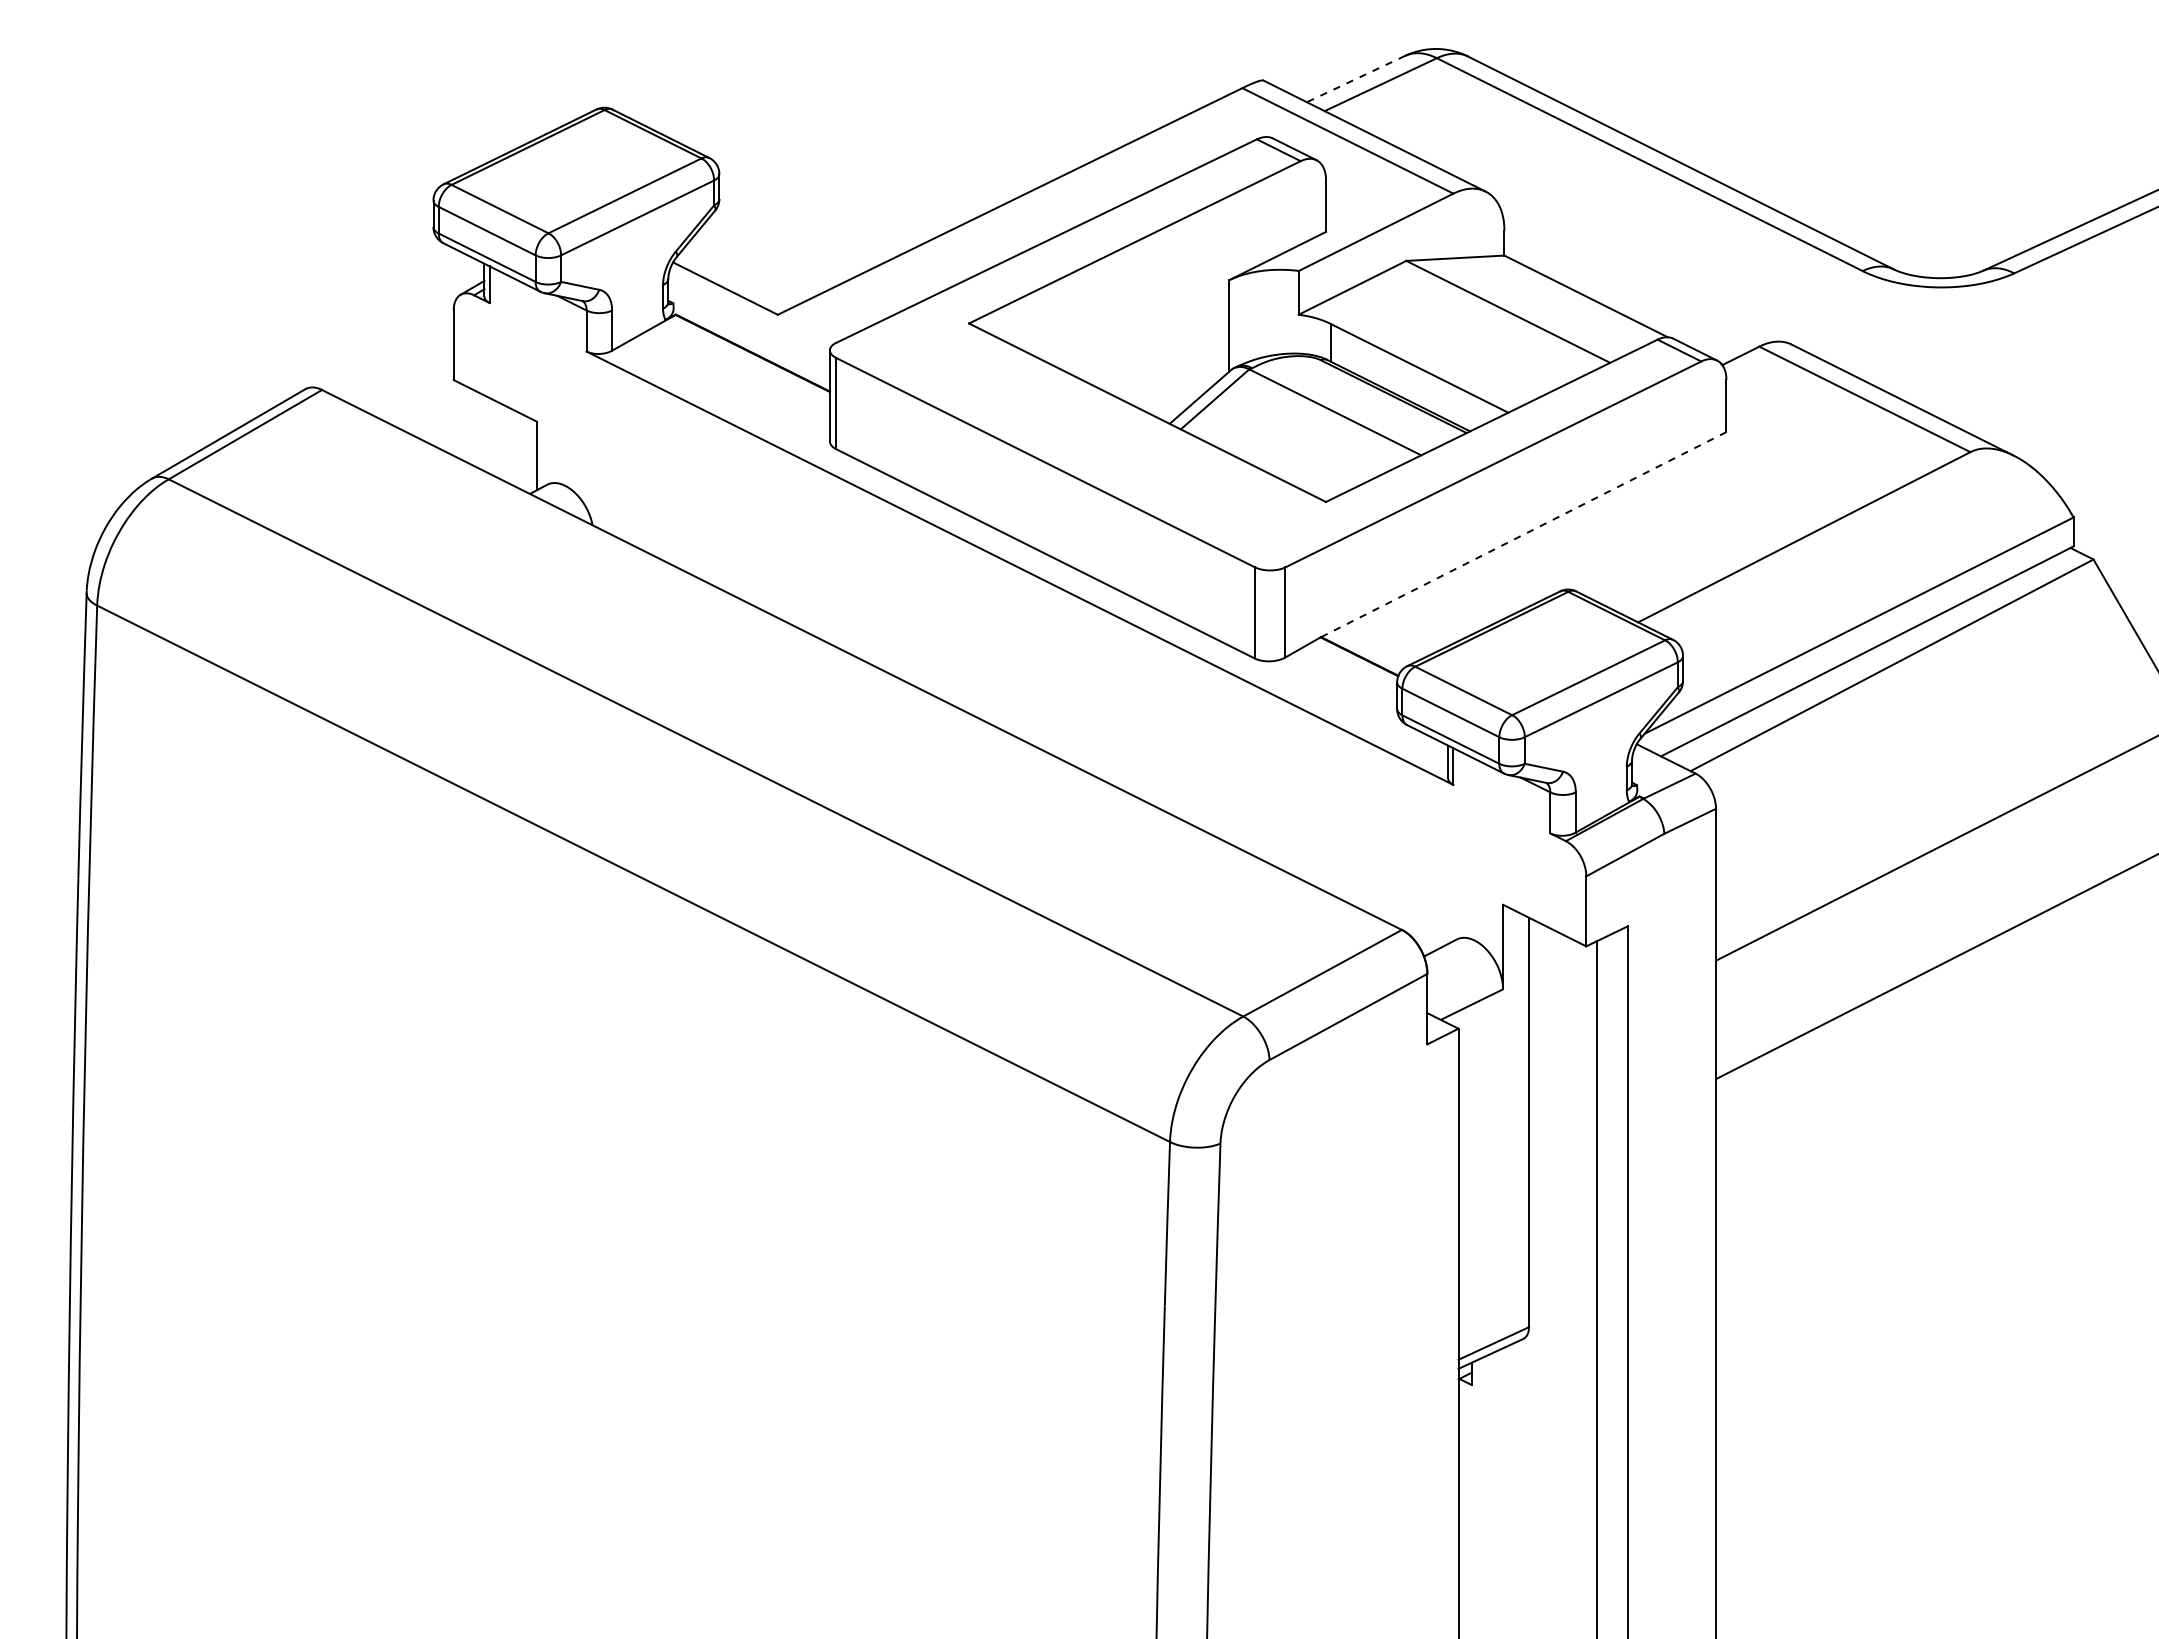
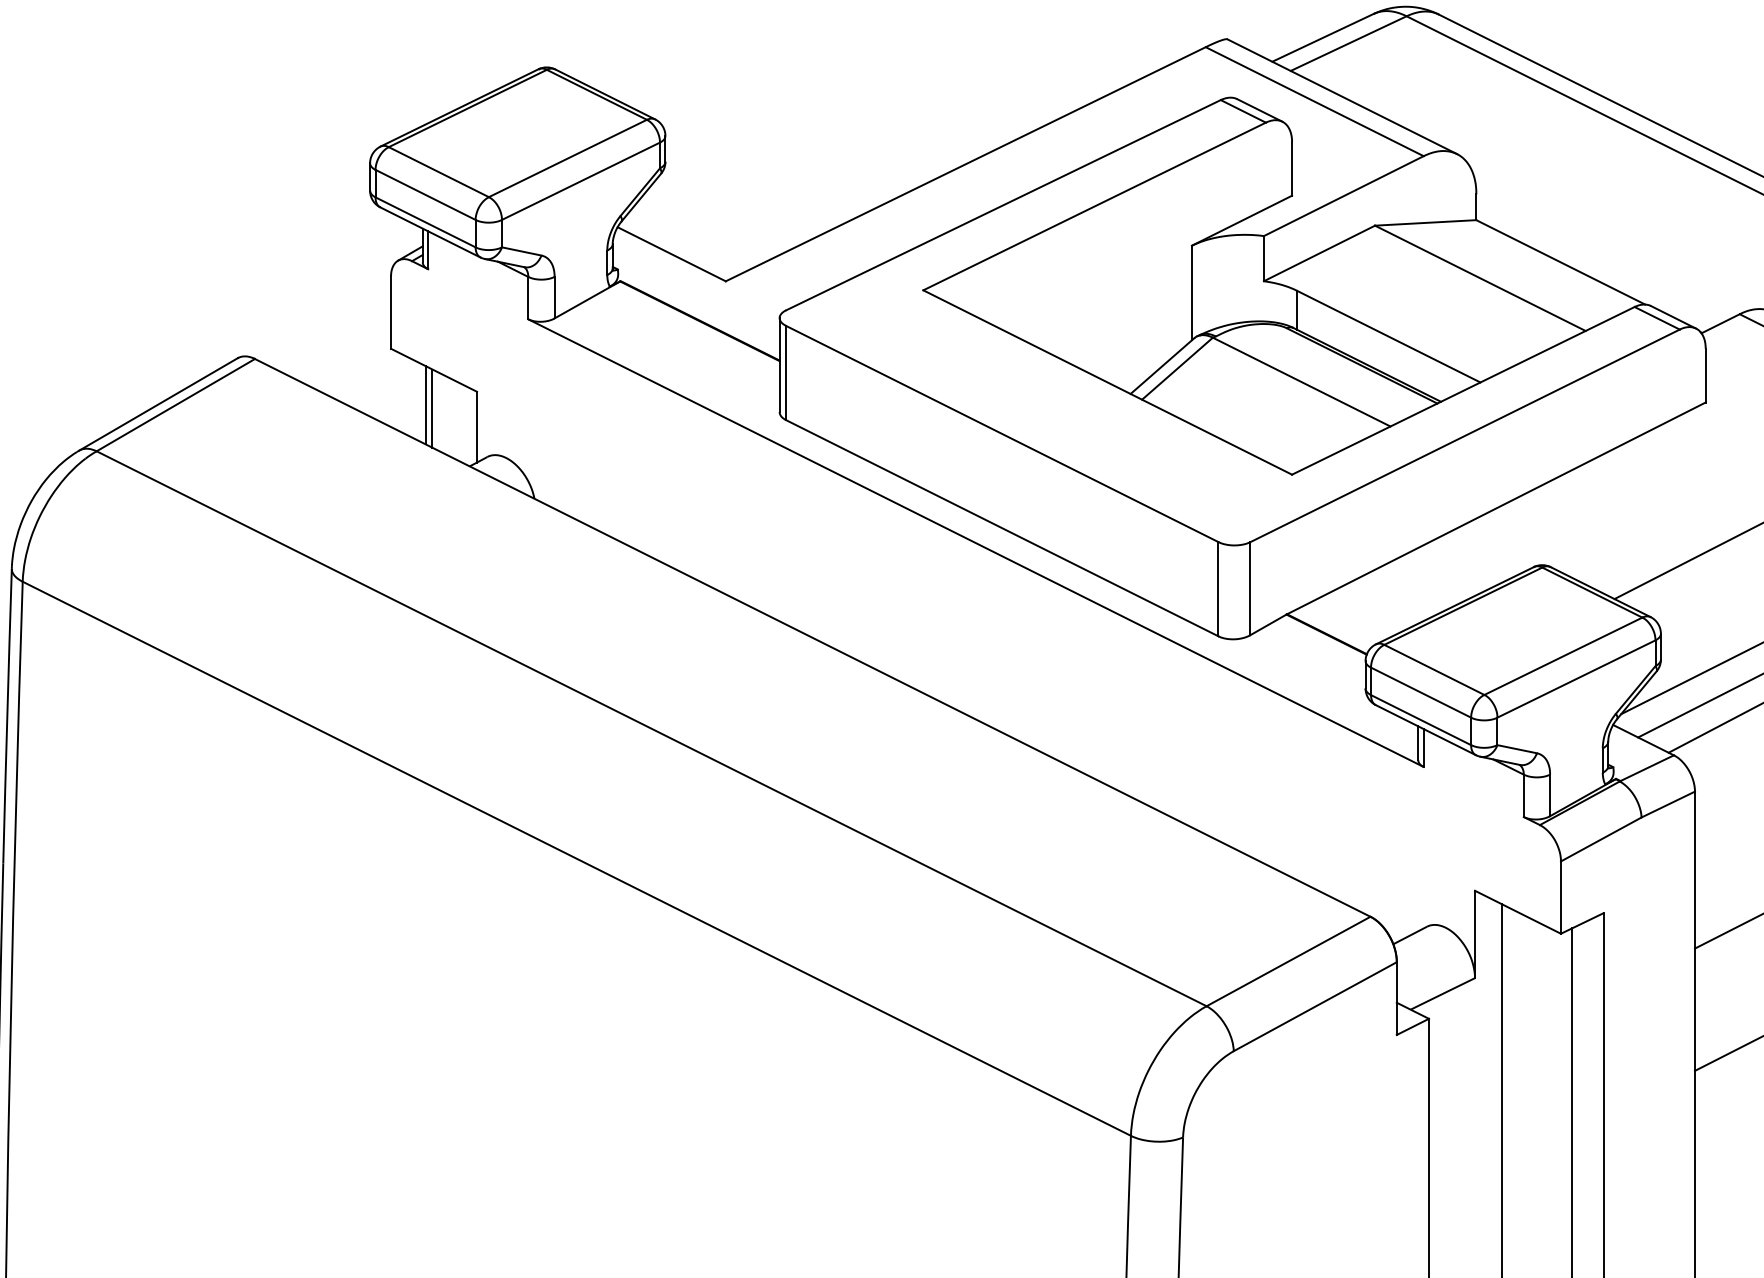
line: (1355, 79) -> (1322, 38), dashed -> solid
line: (487, 434) -> (425, 404), added
line: (493, 437) -> (432, 408), added
line: (1524, 534) -> (1497, 508), dashed -> solid

